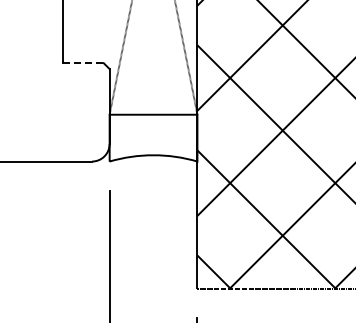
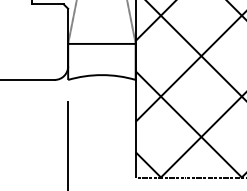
line: (83, 63) -> (48, 4), dashed -> solid

